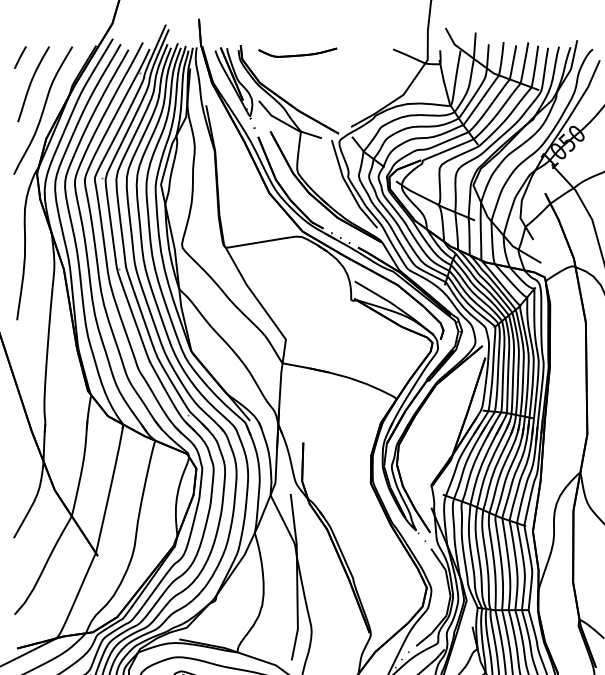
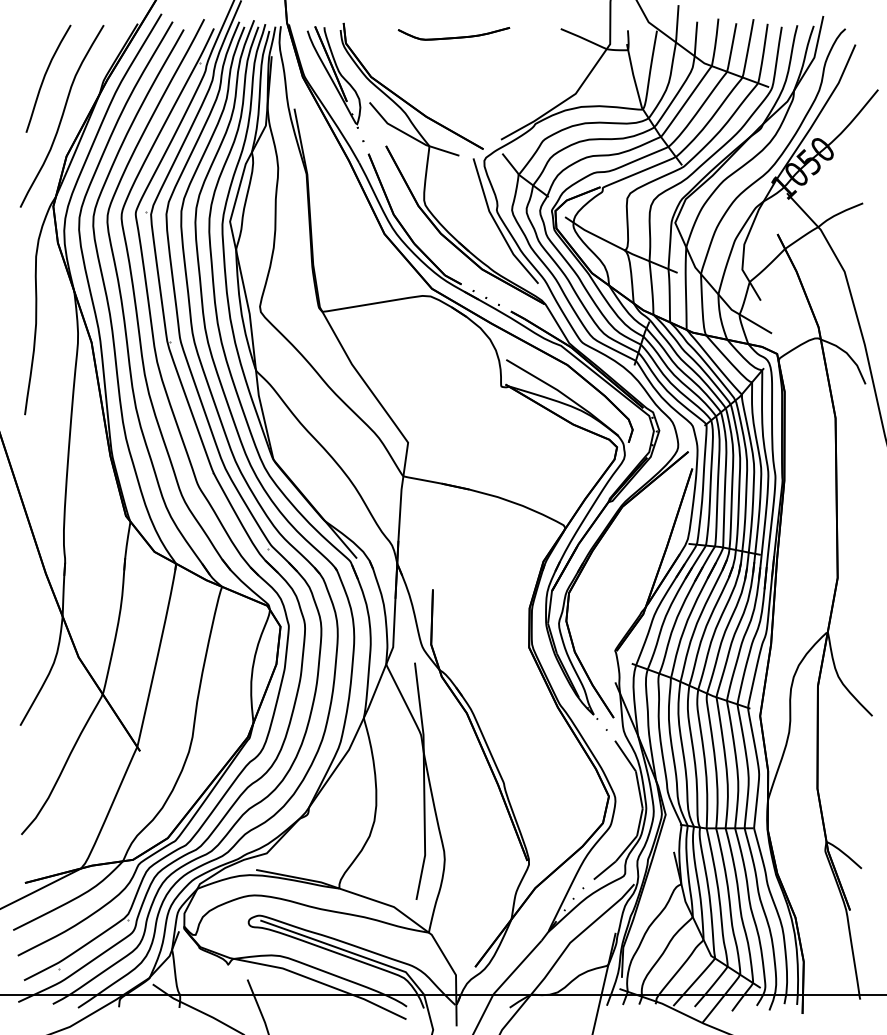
part: (297, 52) -> (453, 33), moved
line: (20, 57) -> (29, 40), removed

